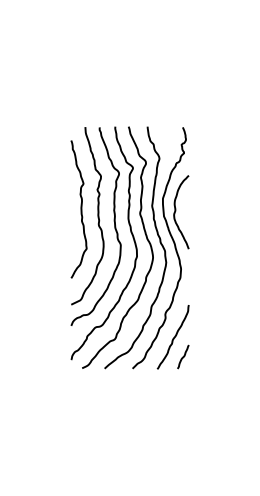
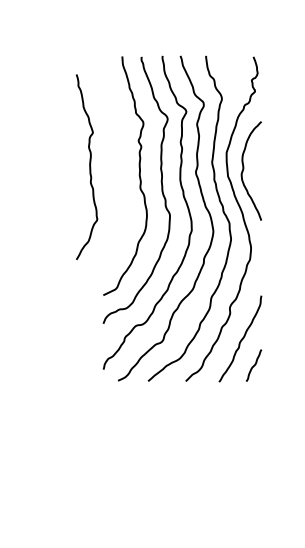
curve: (80, 209) -> (88, 167), moved

